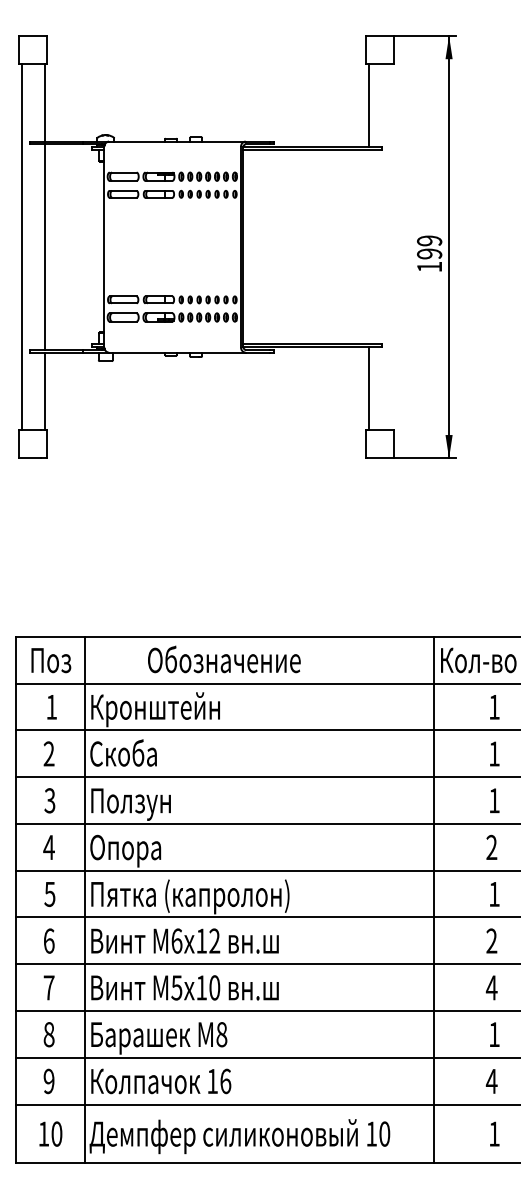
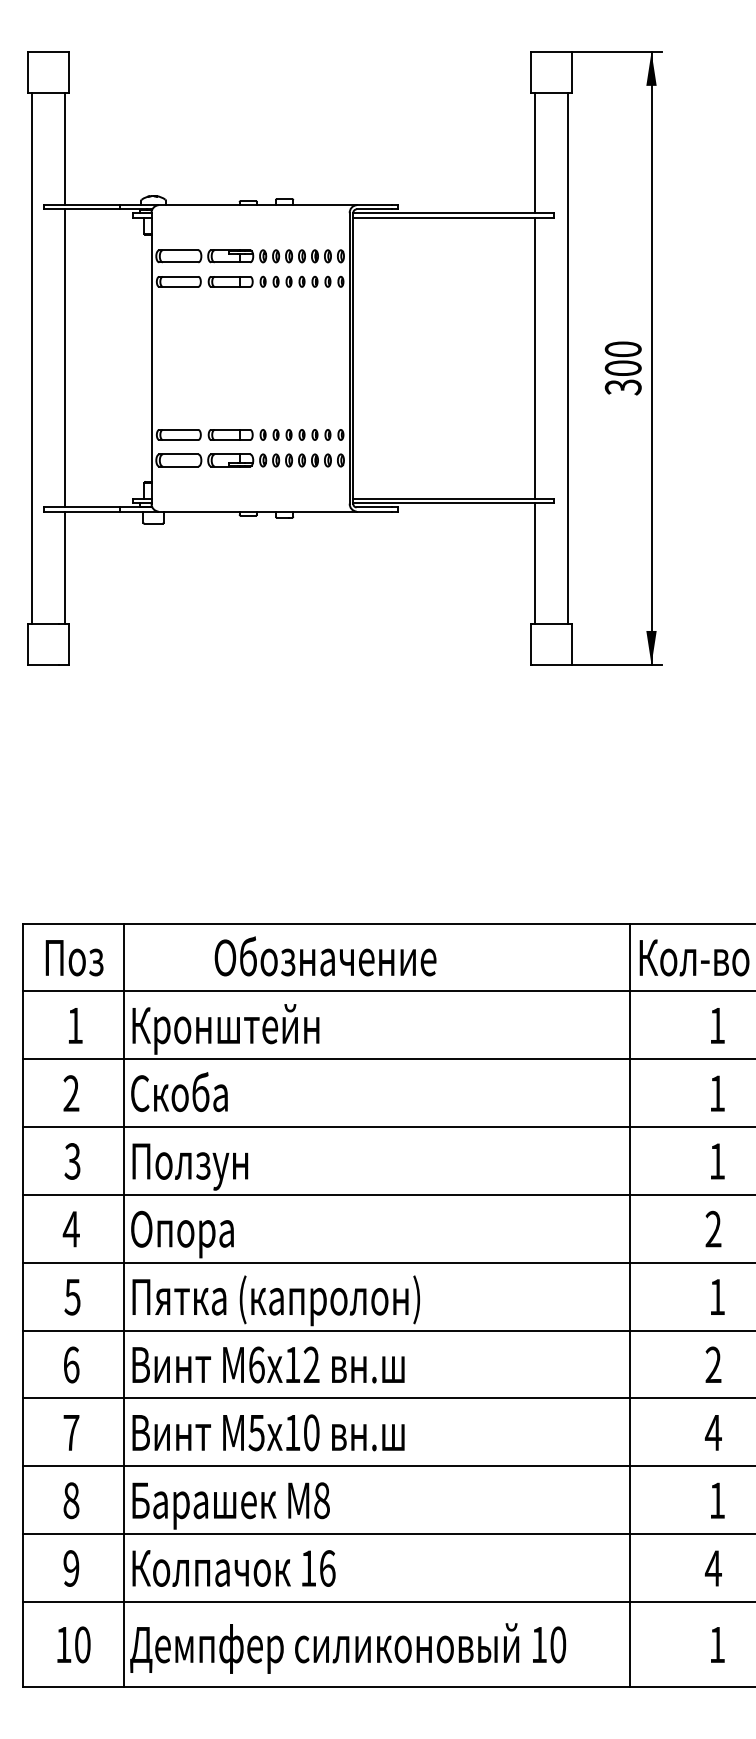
line: (369, 246) -> (536, 357), added
line: (391, 247) -> (568, 358), added
text: (429, 253) -> (623, 367), 199 -> 300

